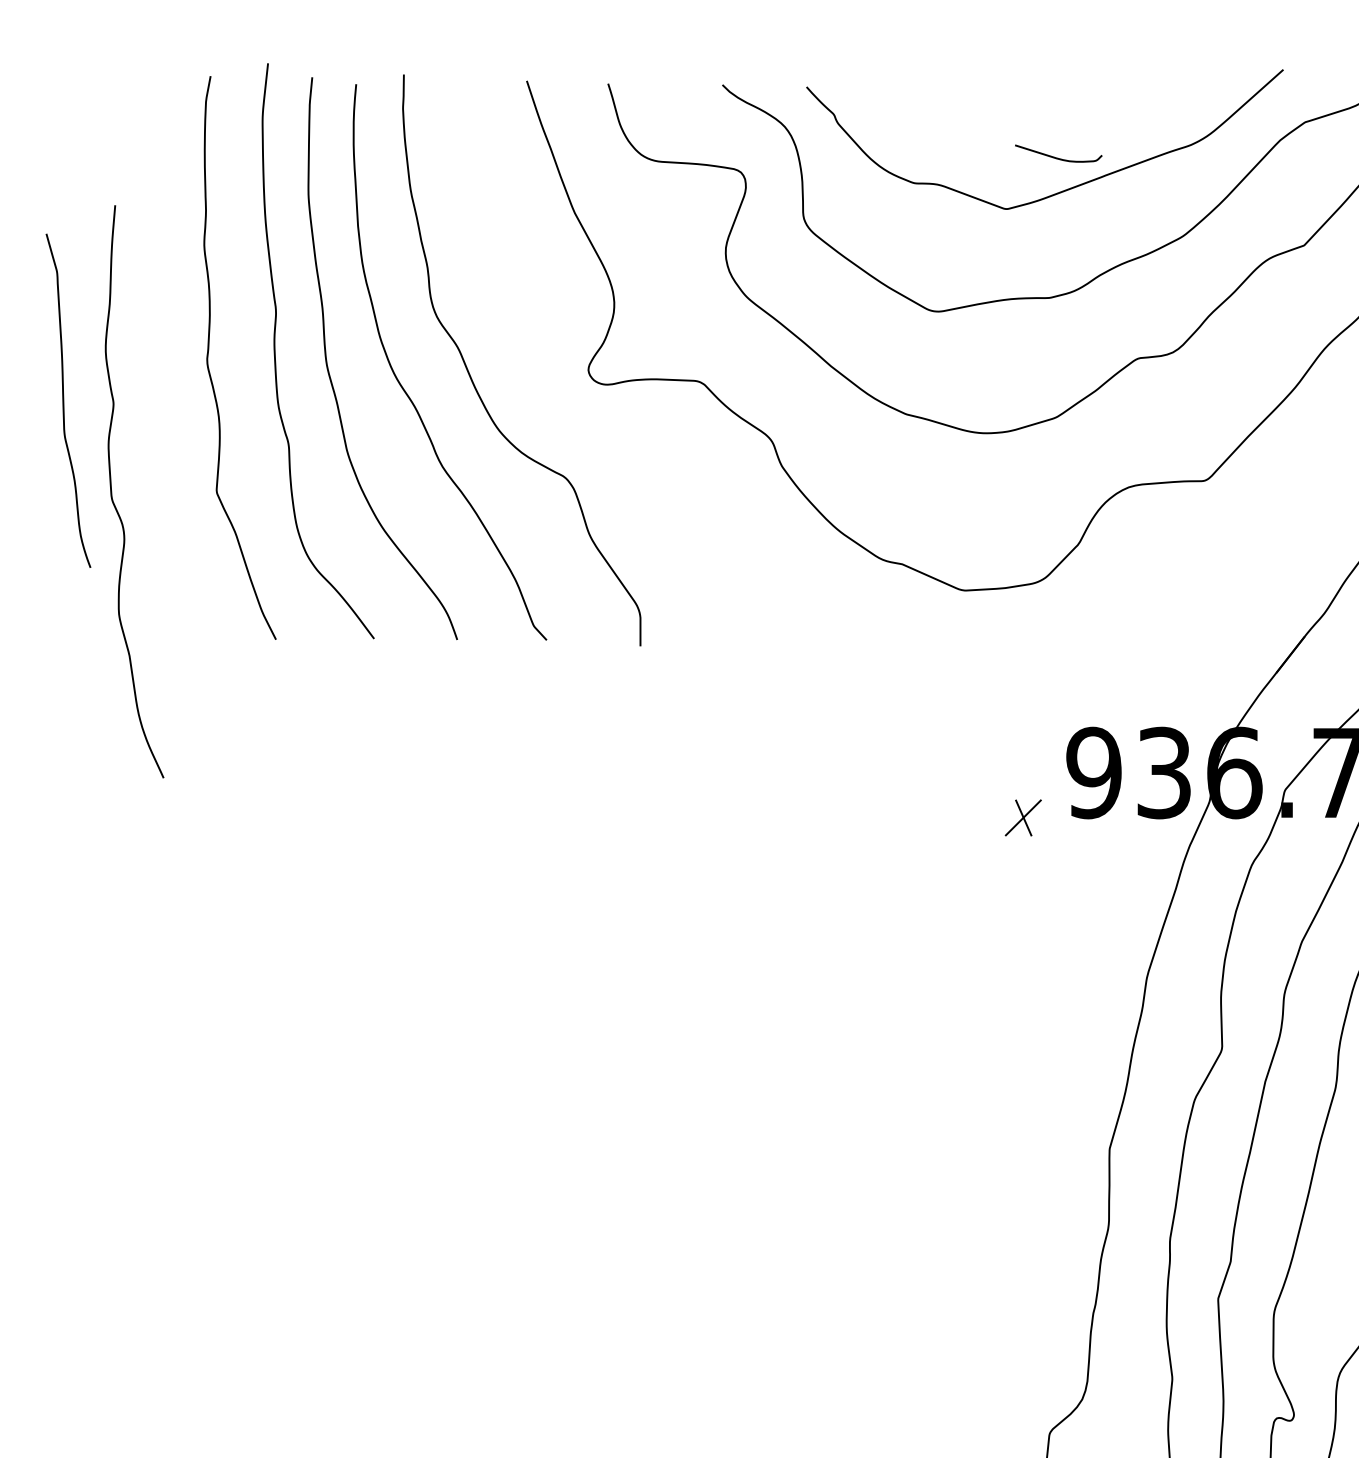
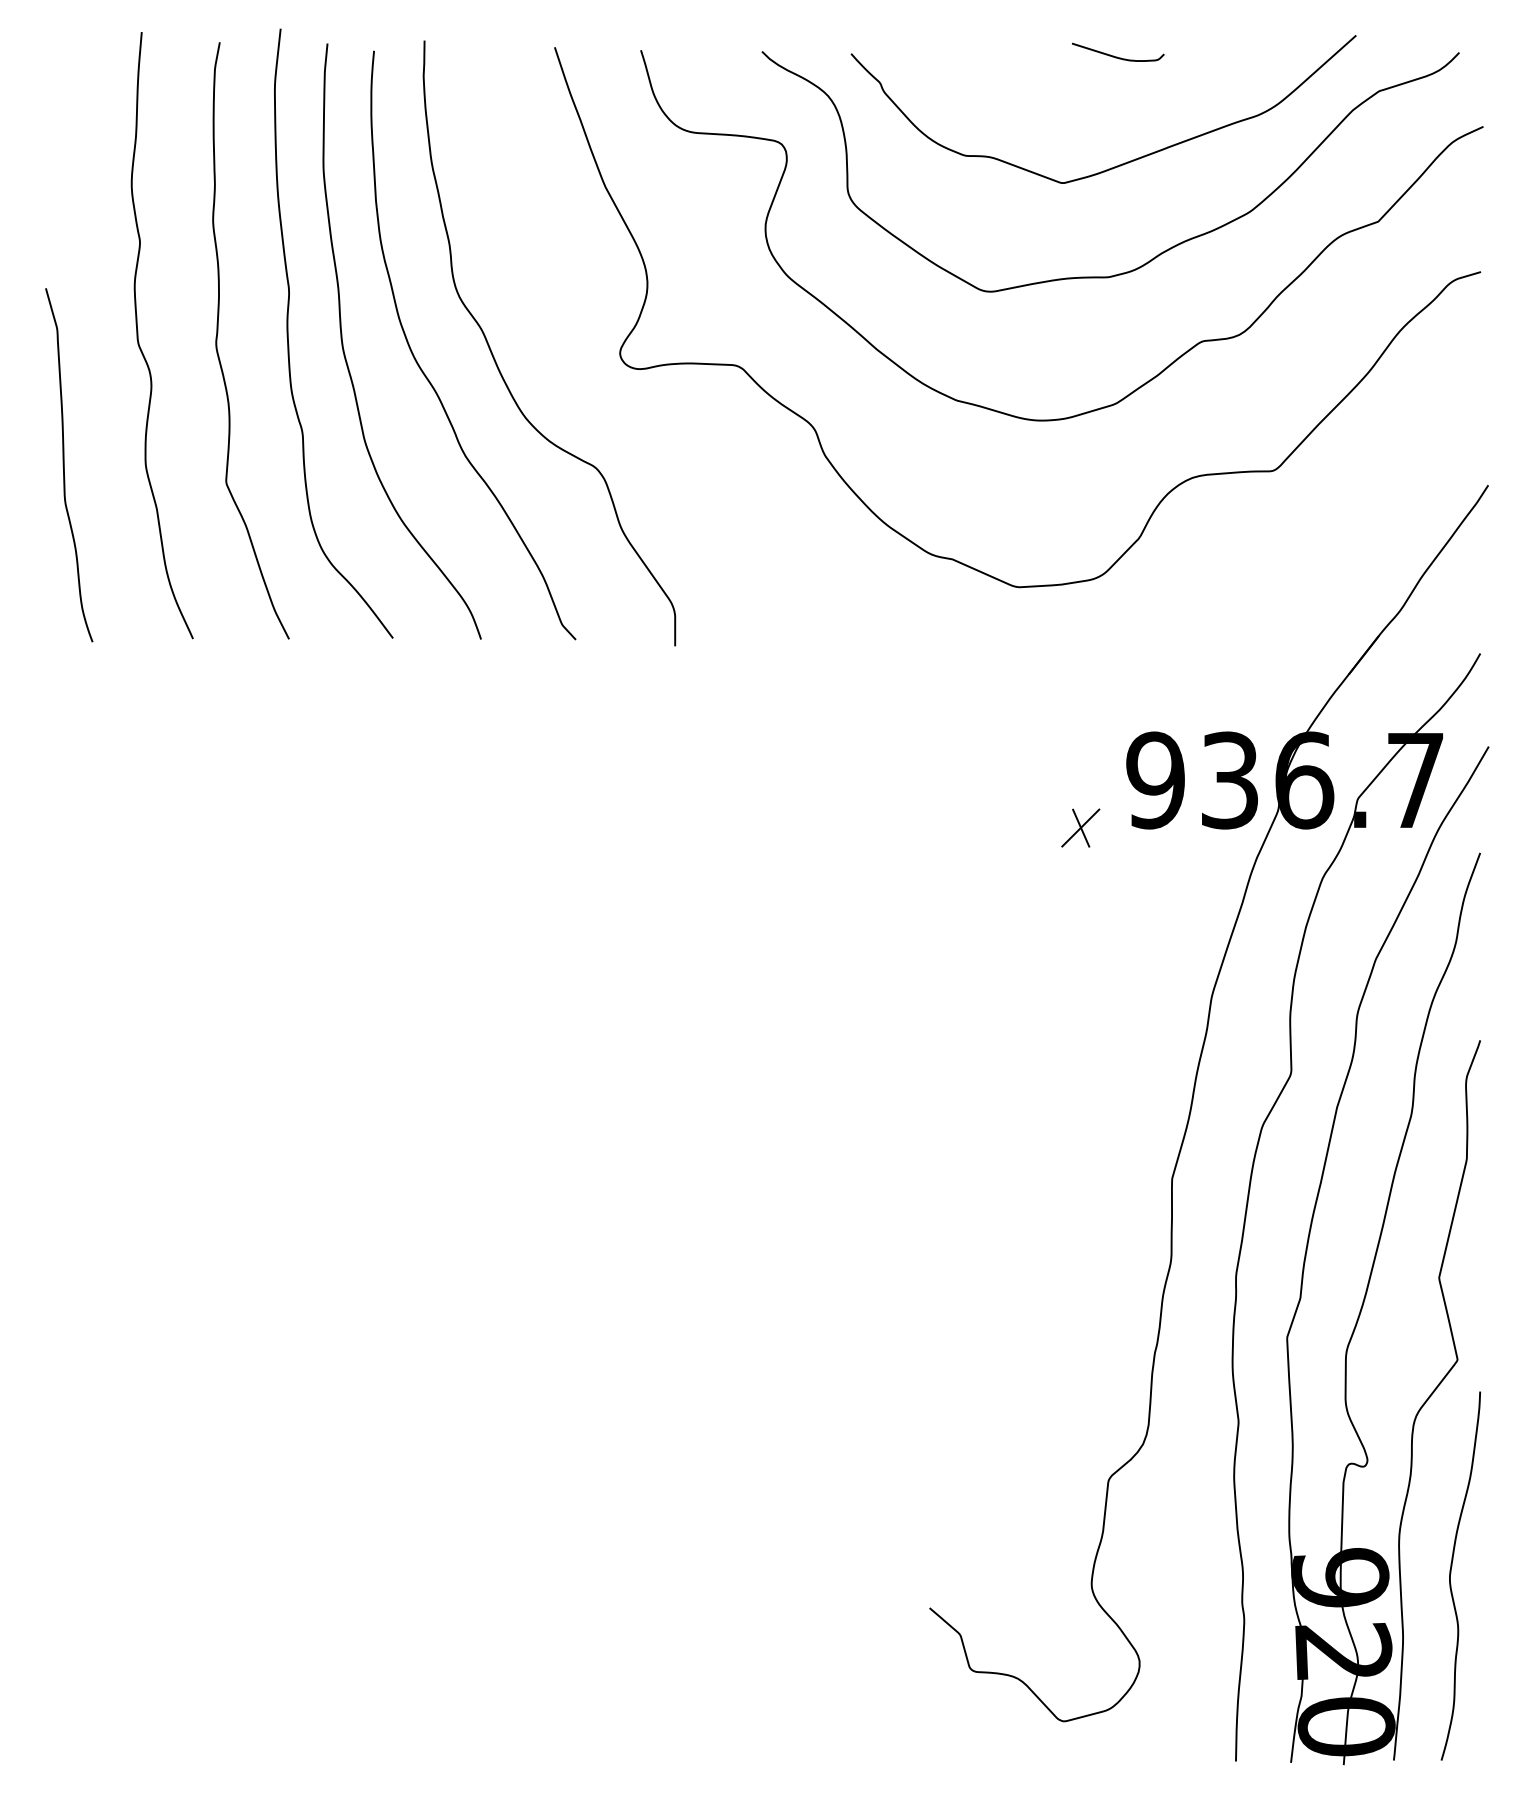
curve: (1058, 157) -> (1117, 56), moved
curve: (64, 401) -> (64, 465), moved
curve: (112, 491) -> (138, 335), moved

